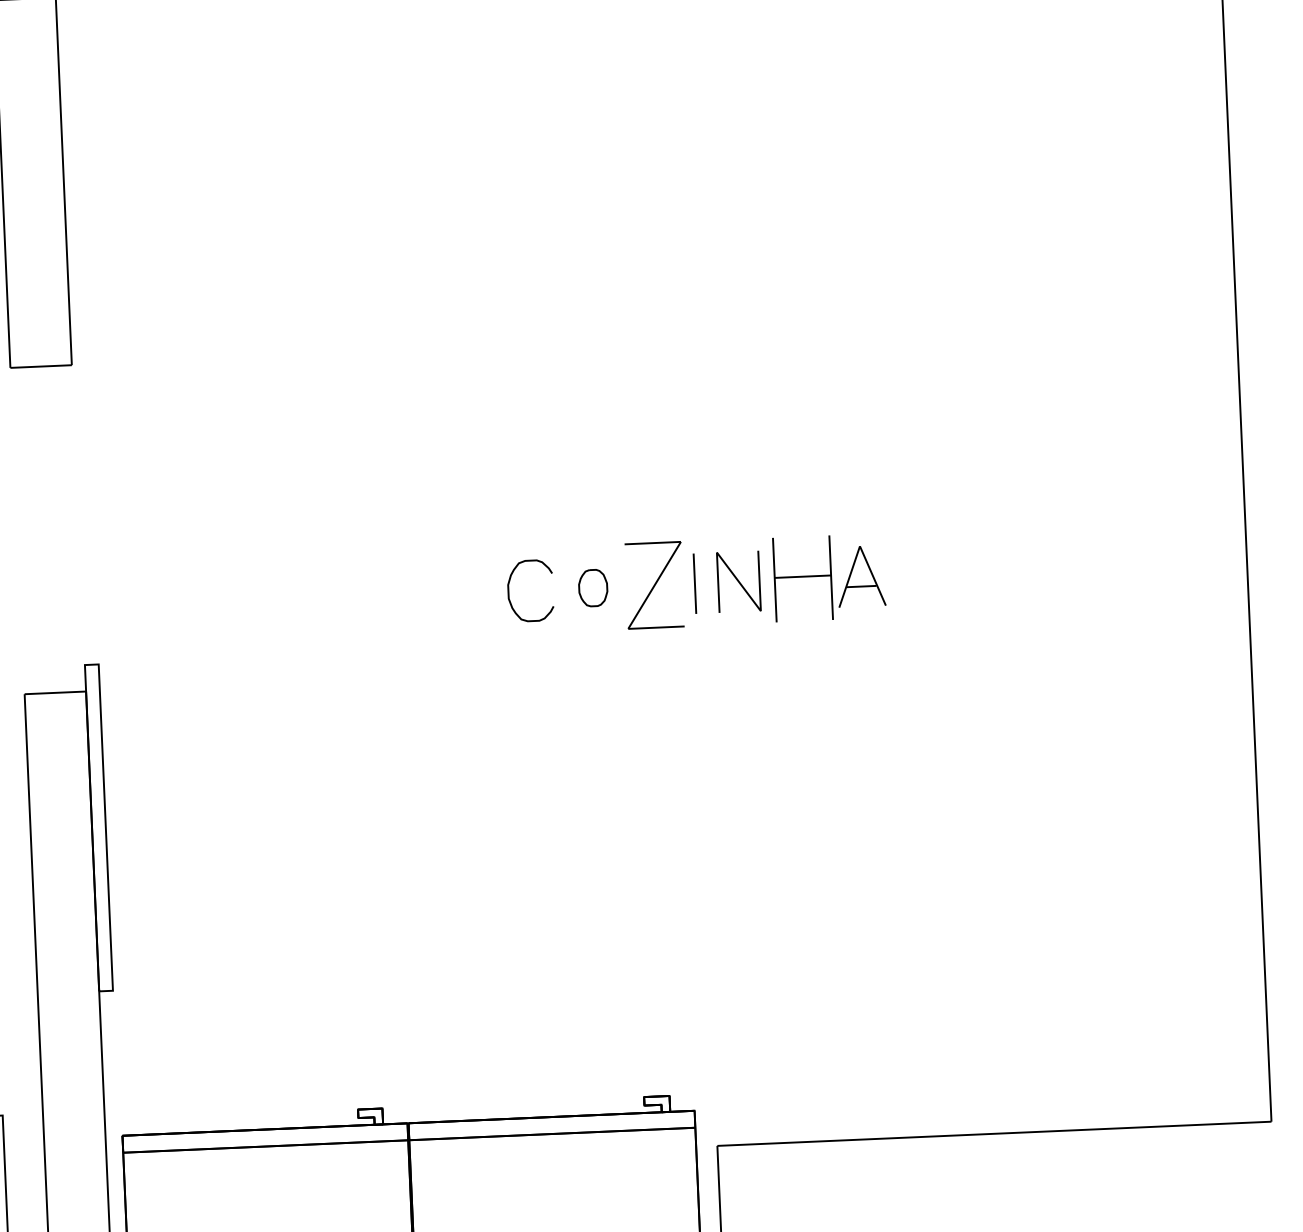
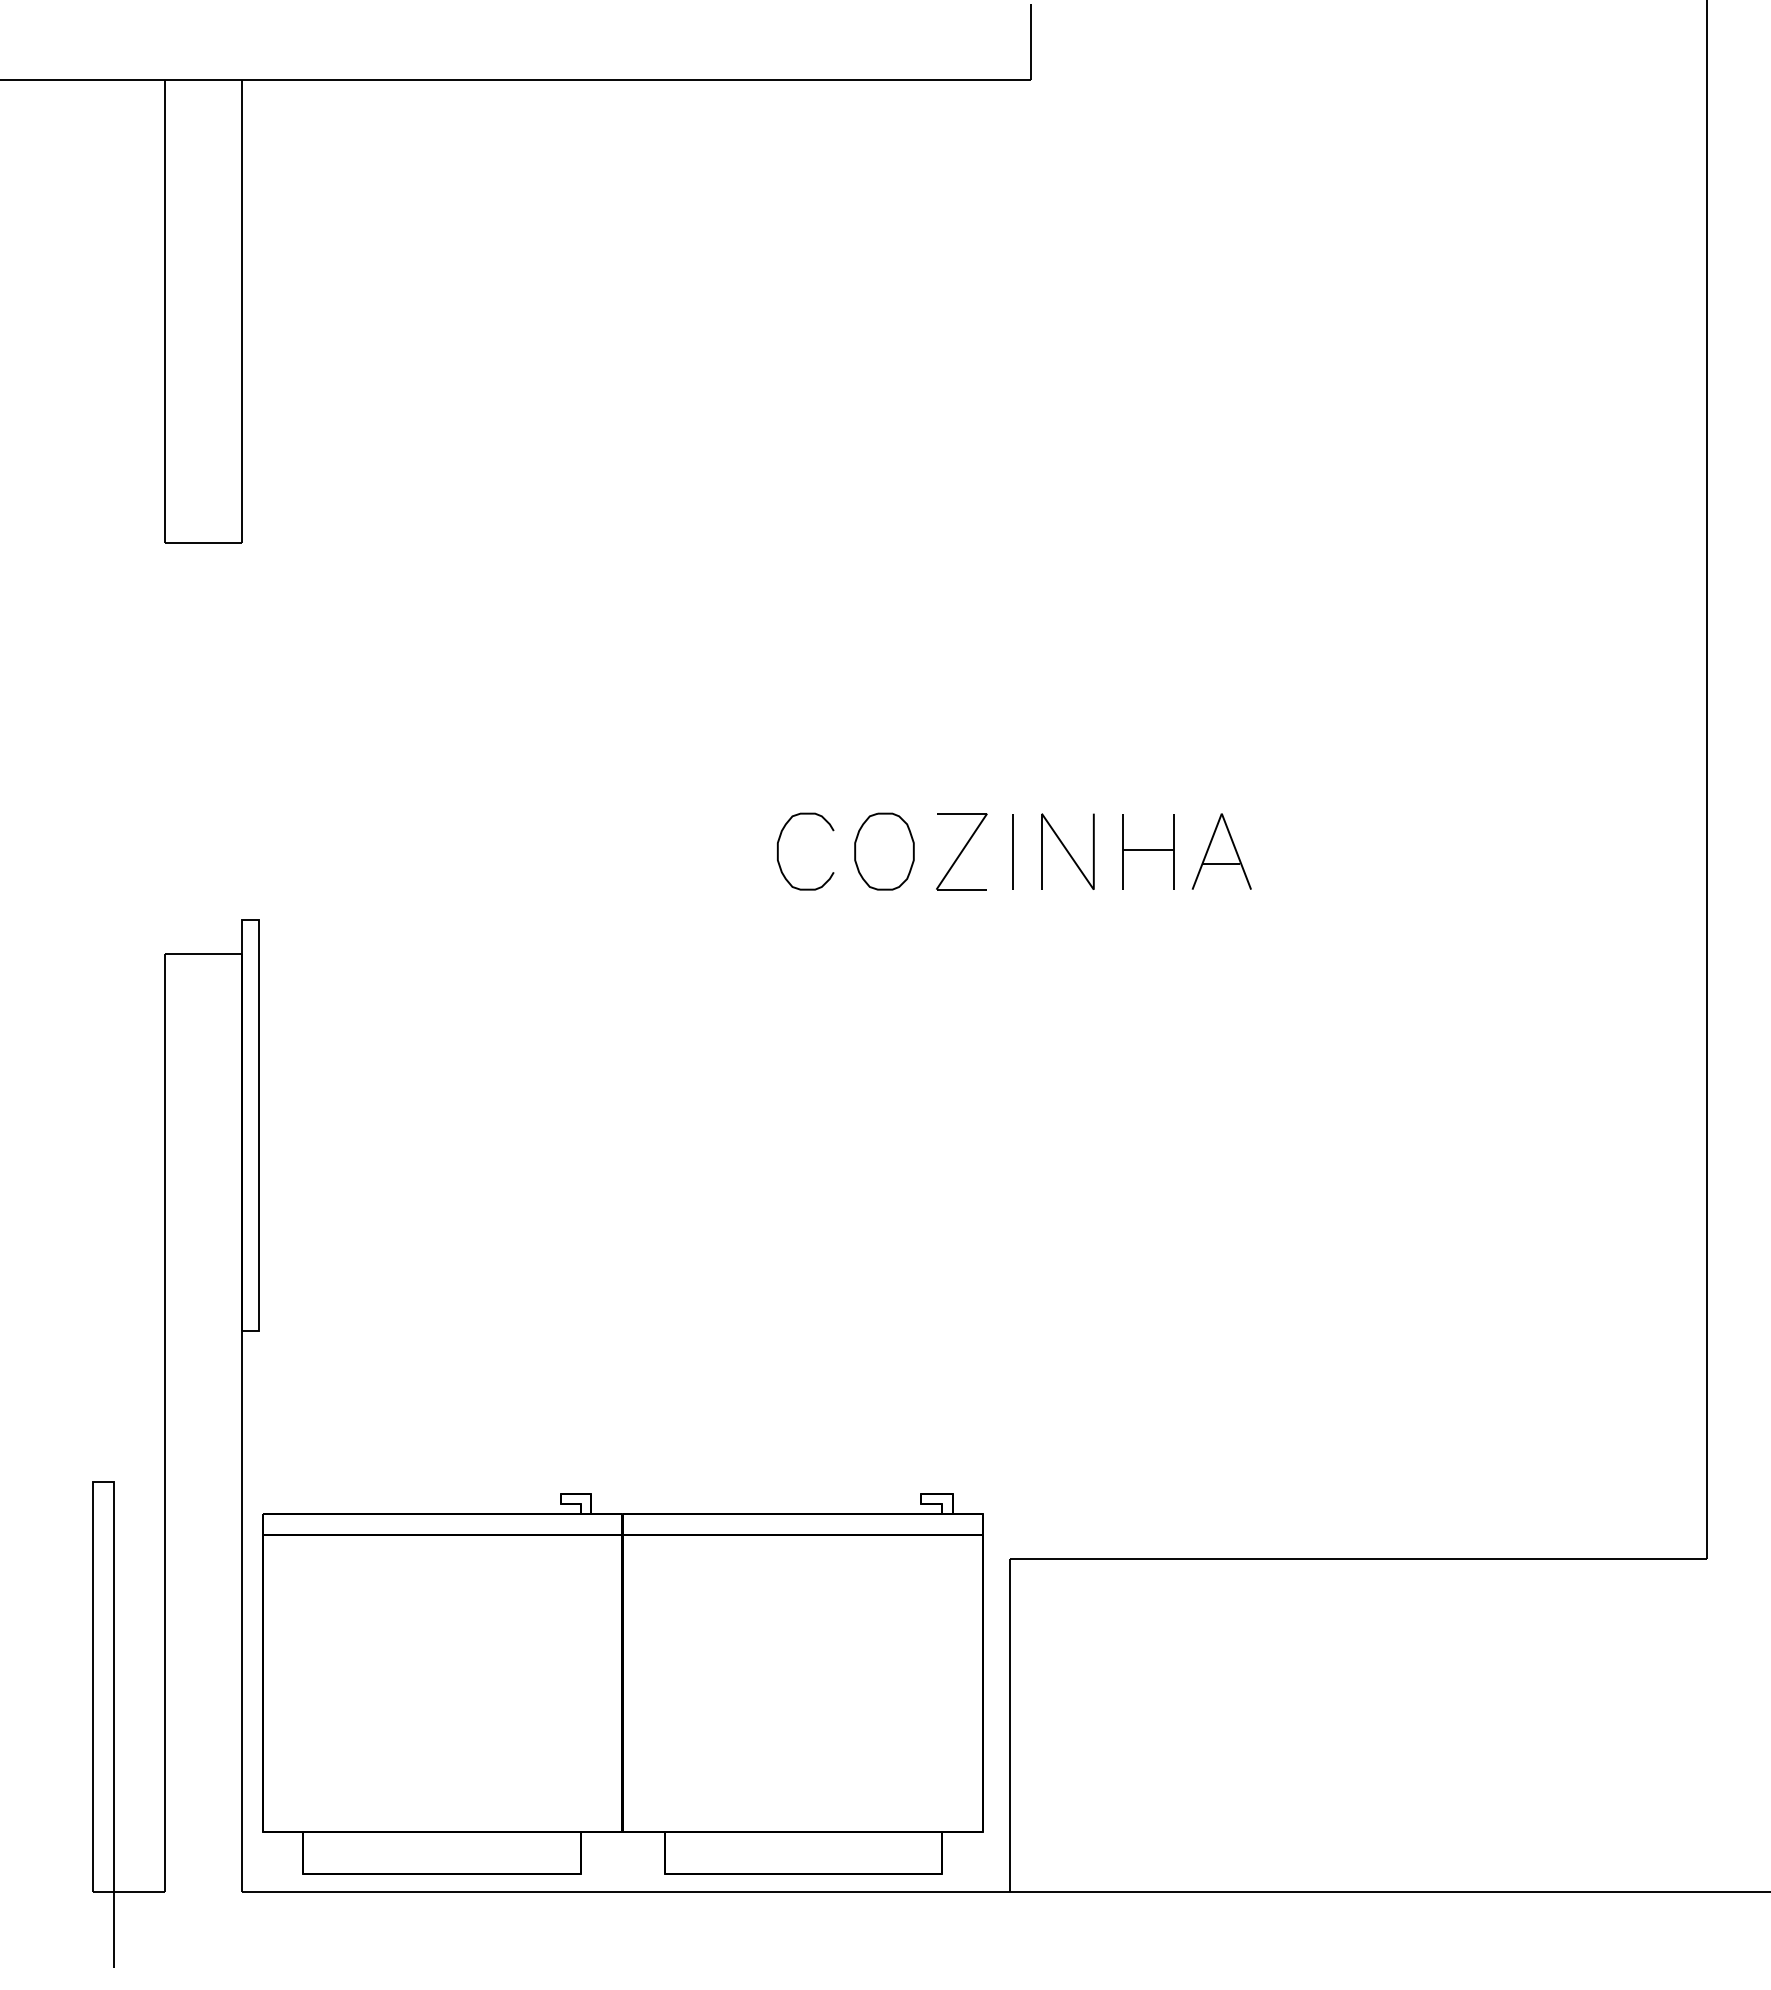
part: (803, 578) -> (1148, 851), size x0.71
part: (654, 585) -> (961, 851), size x0.71
part: (593, 588) -> (884, 851), size x1.67

